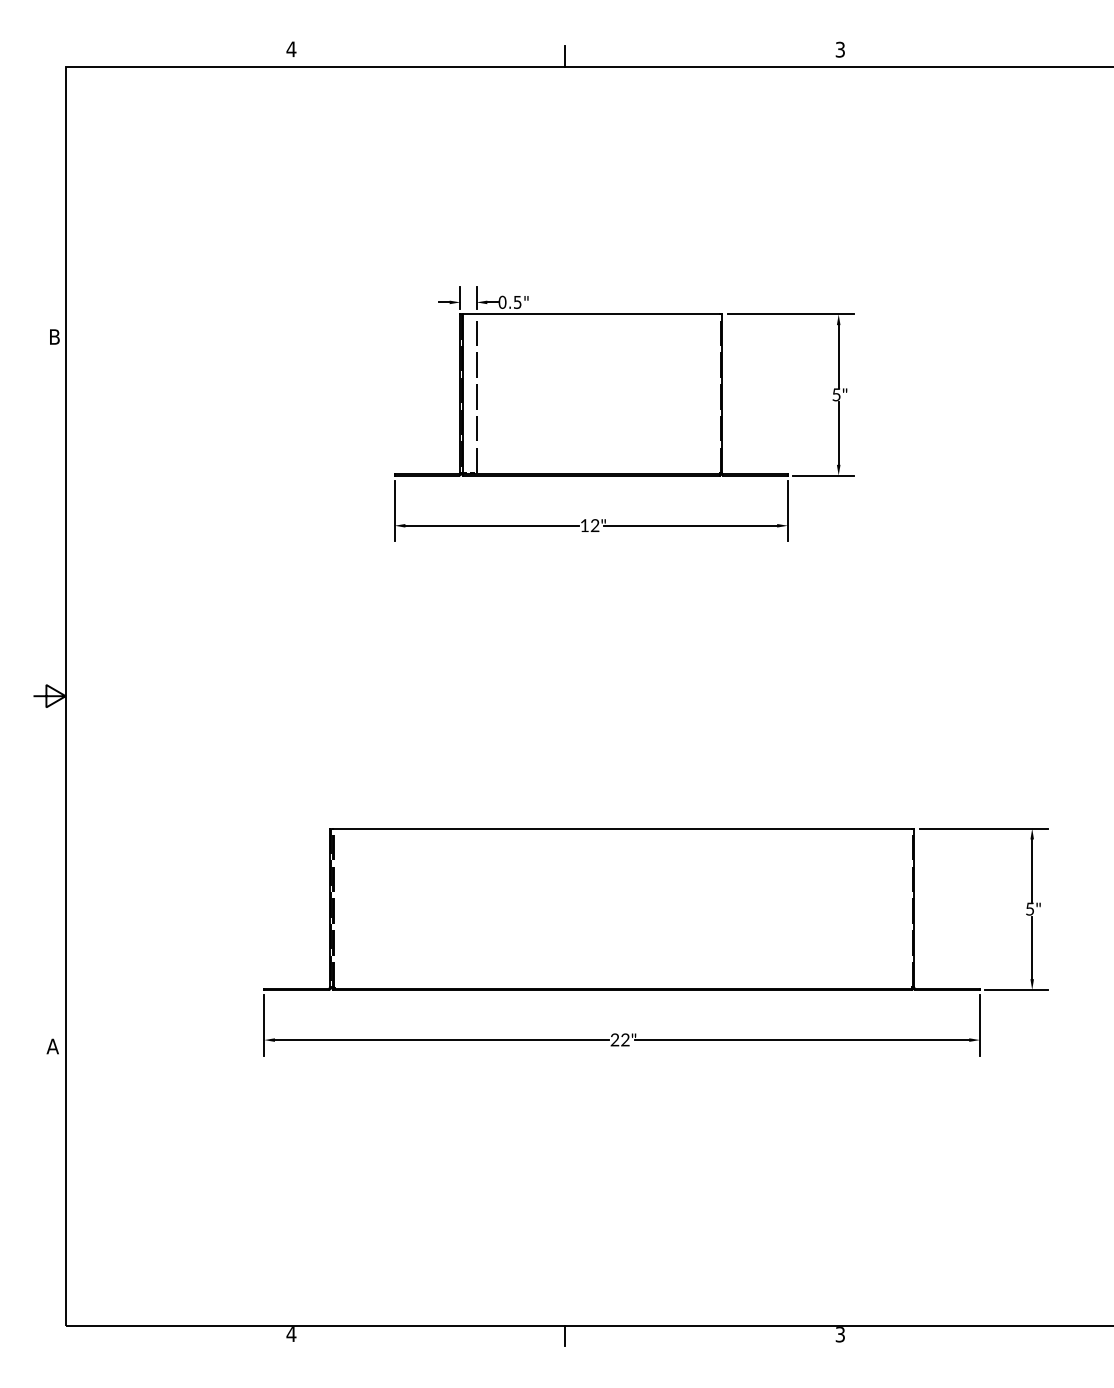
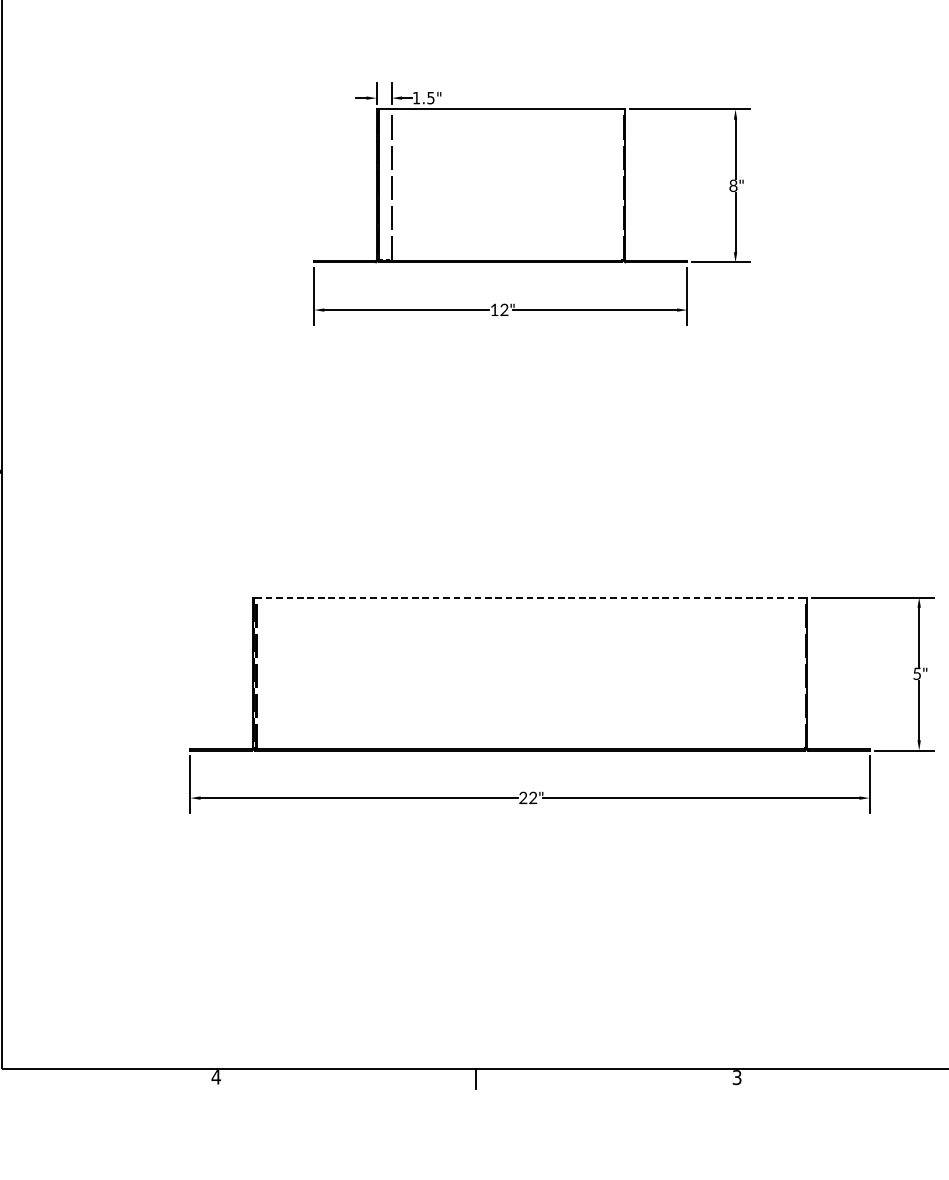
text: (502, 301) -> (416, 97), 0.5" -> 1.5"
text: (836, 394) -> (733, 185), 5" -> 8"
line: (622, 828) -> (530, 597), solid -> dashed

